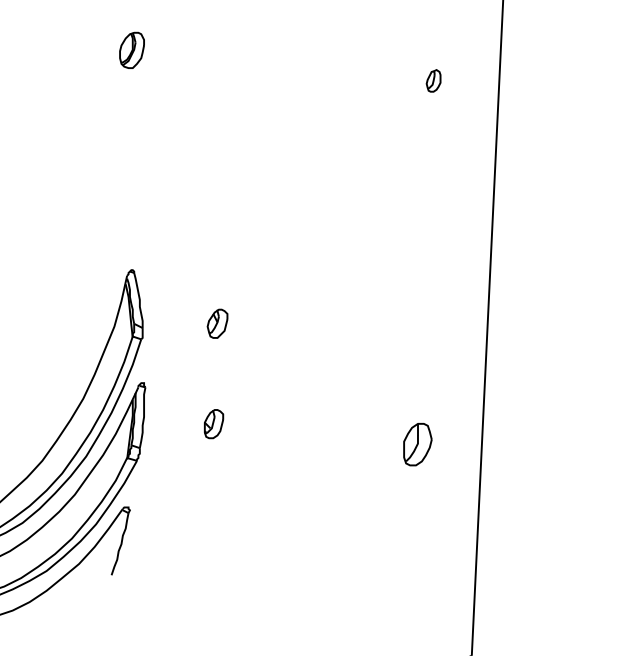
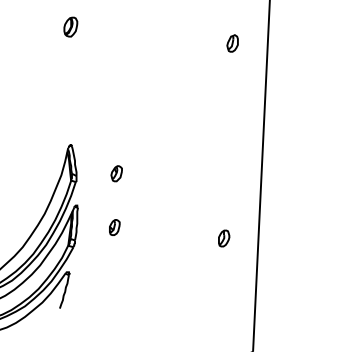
part: (433, 80) -> (232, 43), size x1.43
part: (418, 444) -> (224, 238), size x0.71

